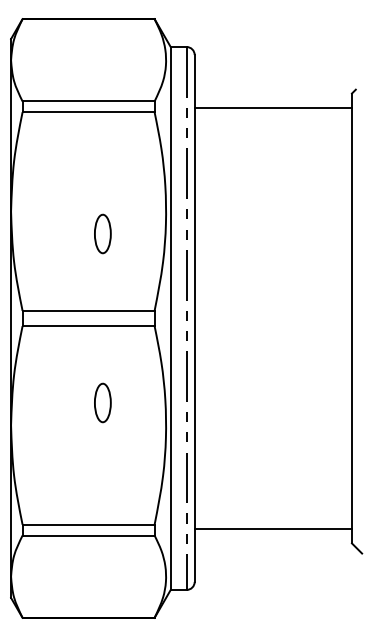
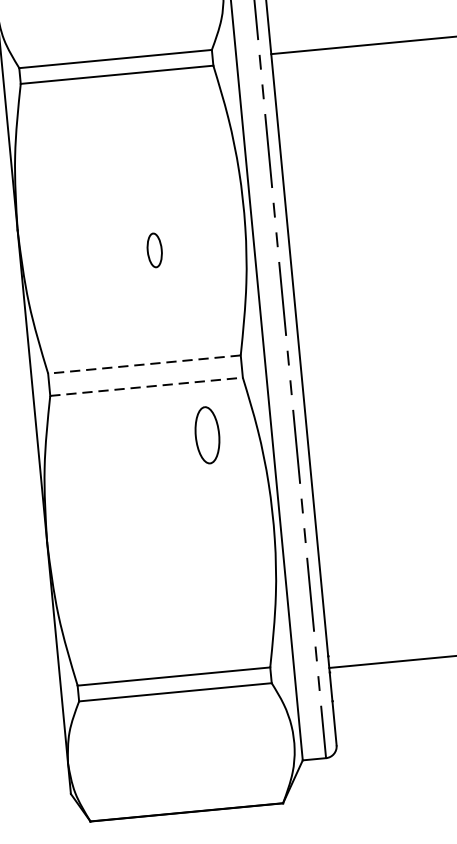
part: (102, 233) -> (154, 249), size x0.6
line: (88, 310) -> (144, 364), solid -> dashed
line: (89, 326) -> (147, 387), solid -> dashed
part: (102, 402) -> (206, 434), moved

